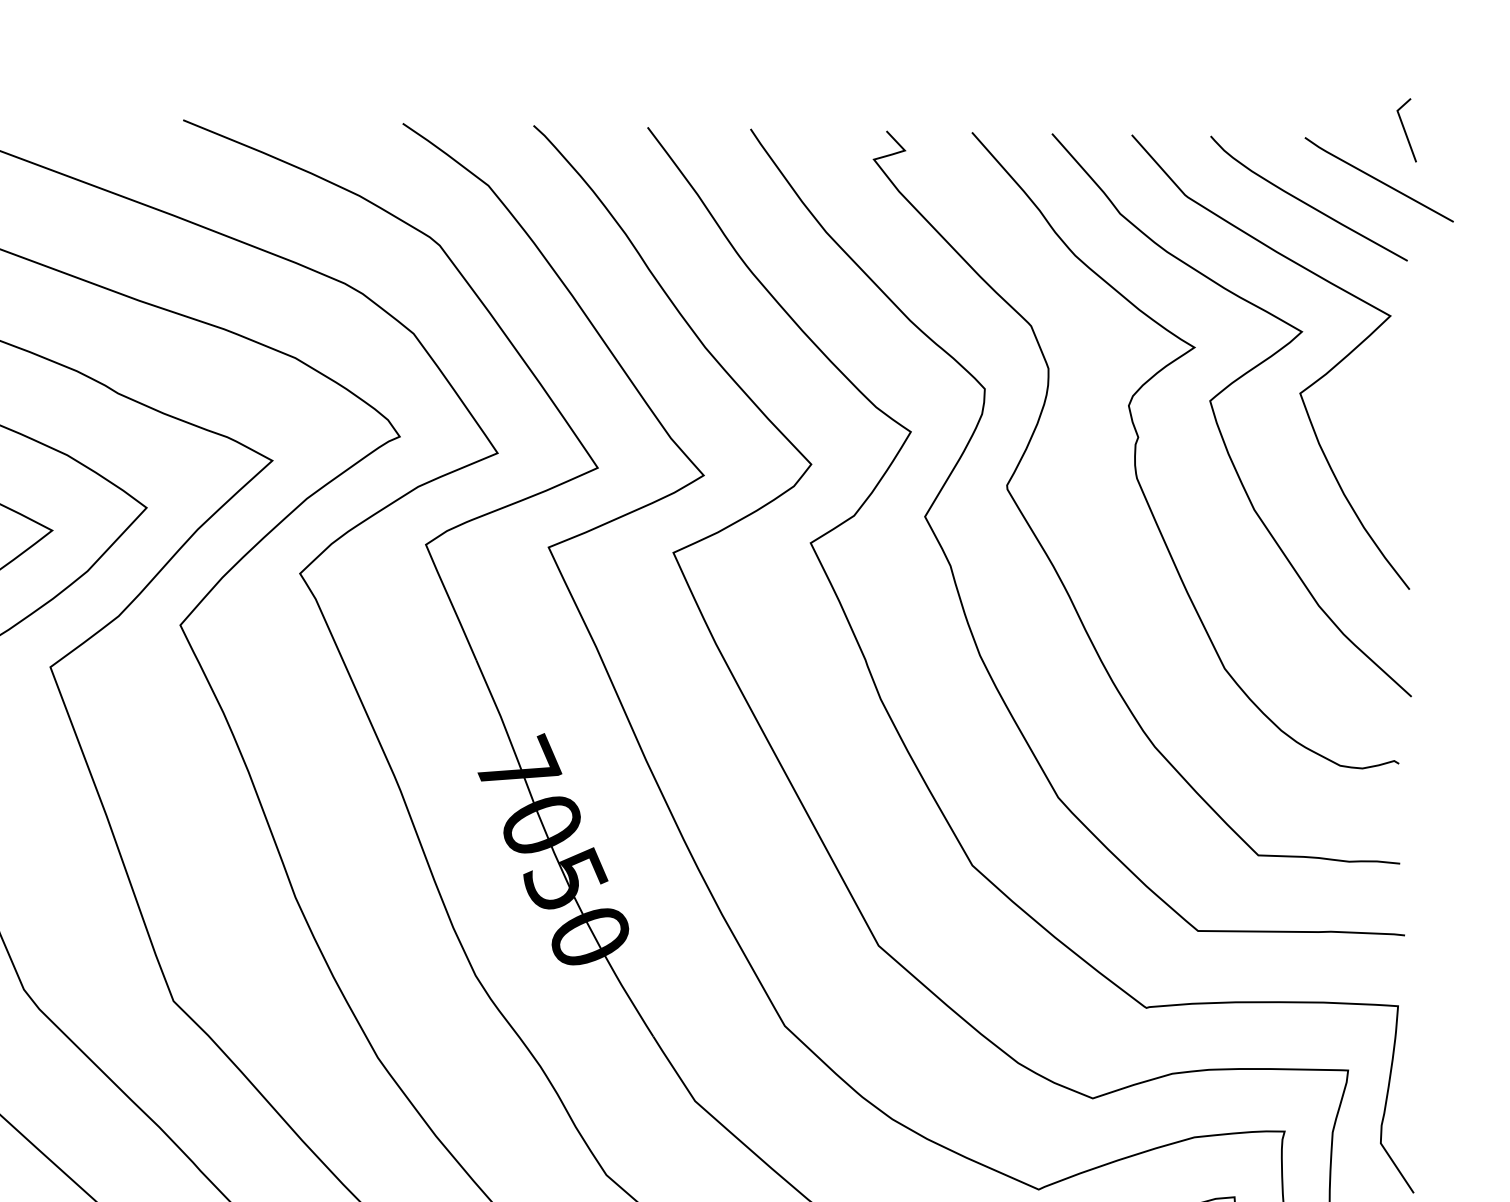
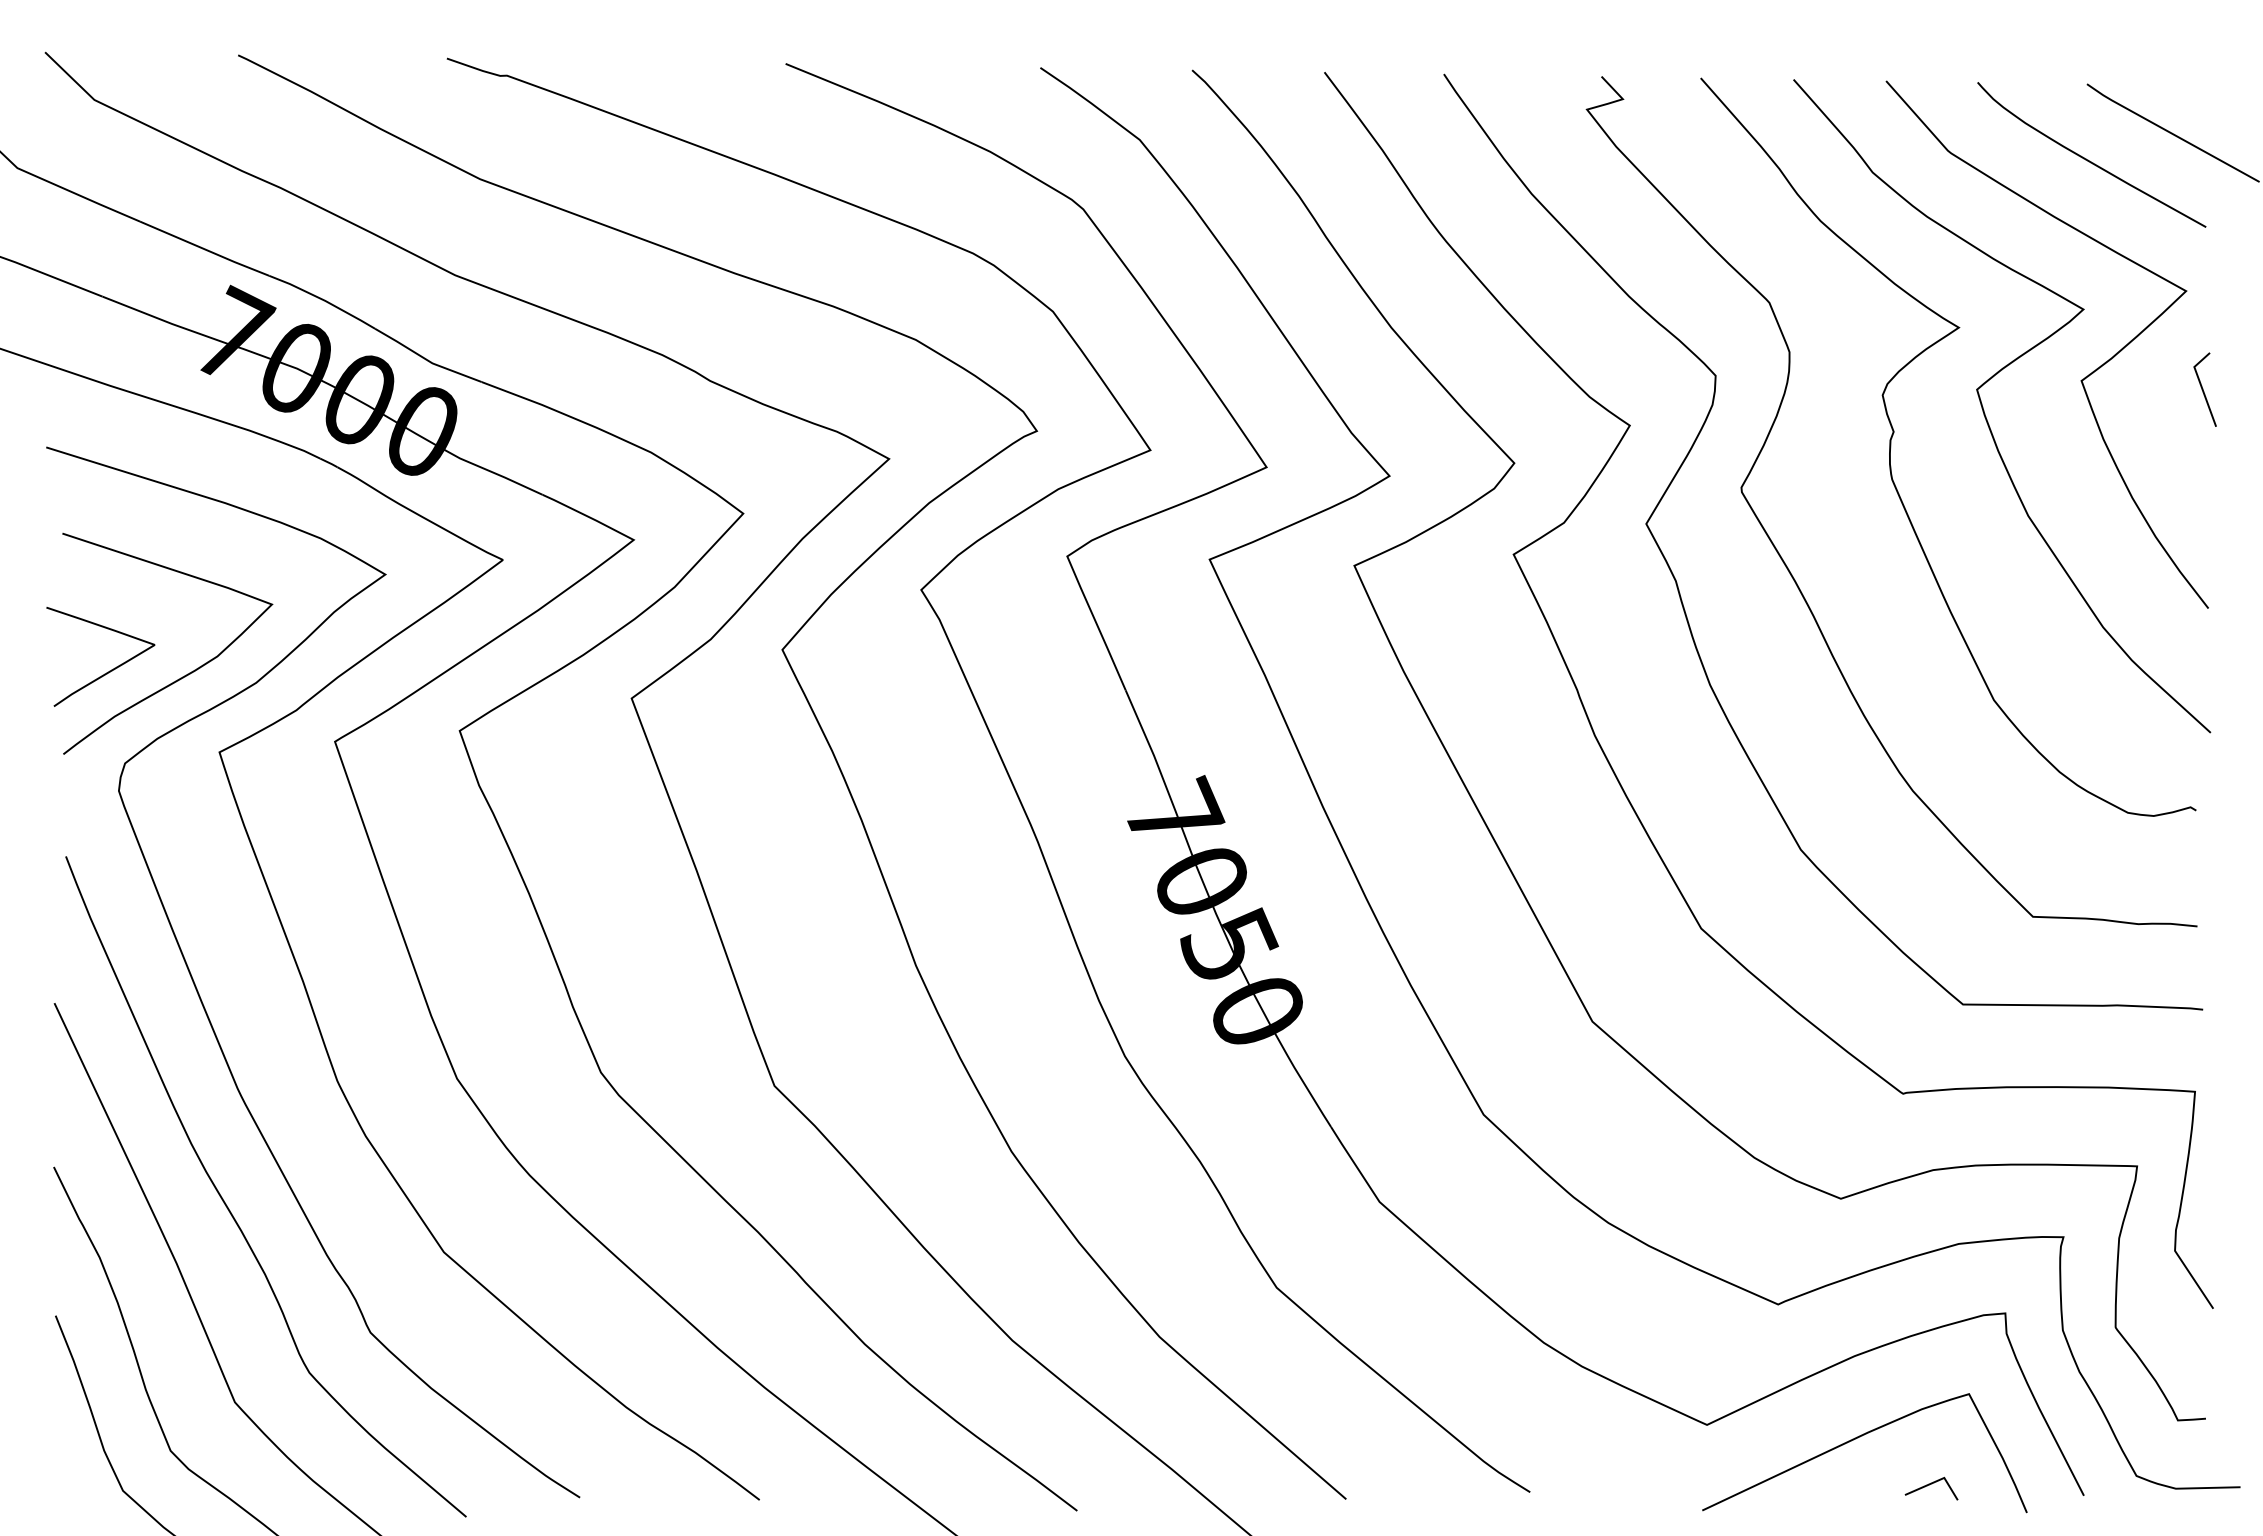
line: (1405, 130) -> (2203, 389), moved

